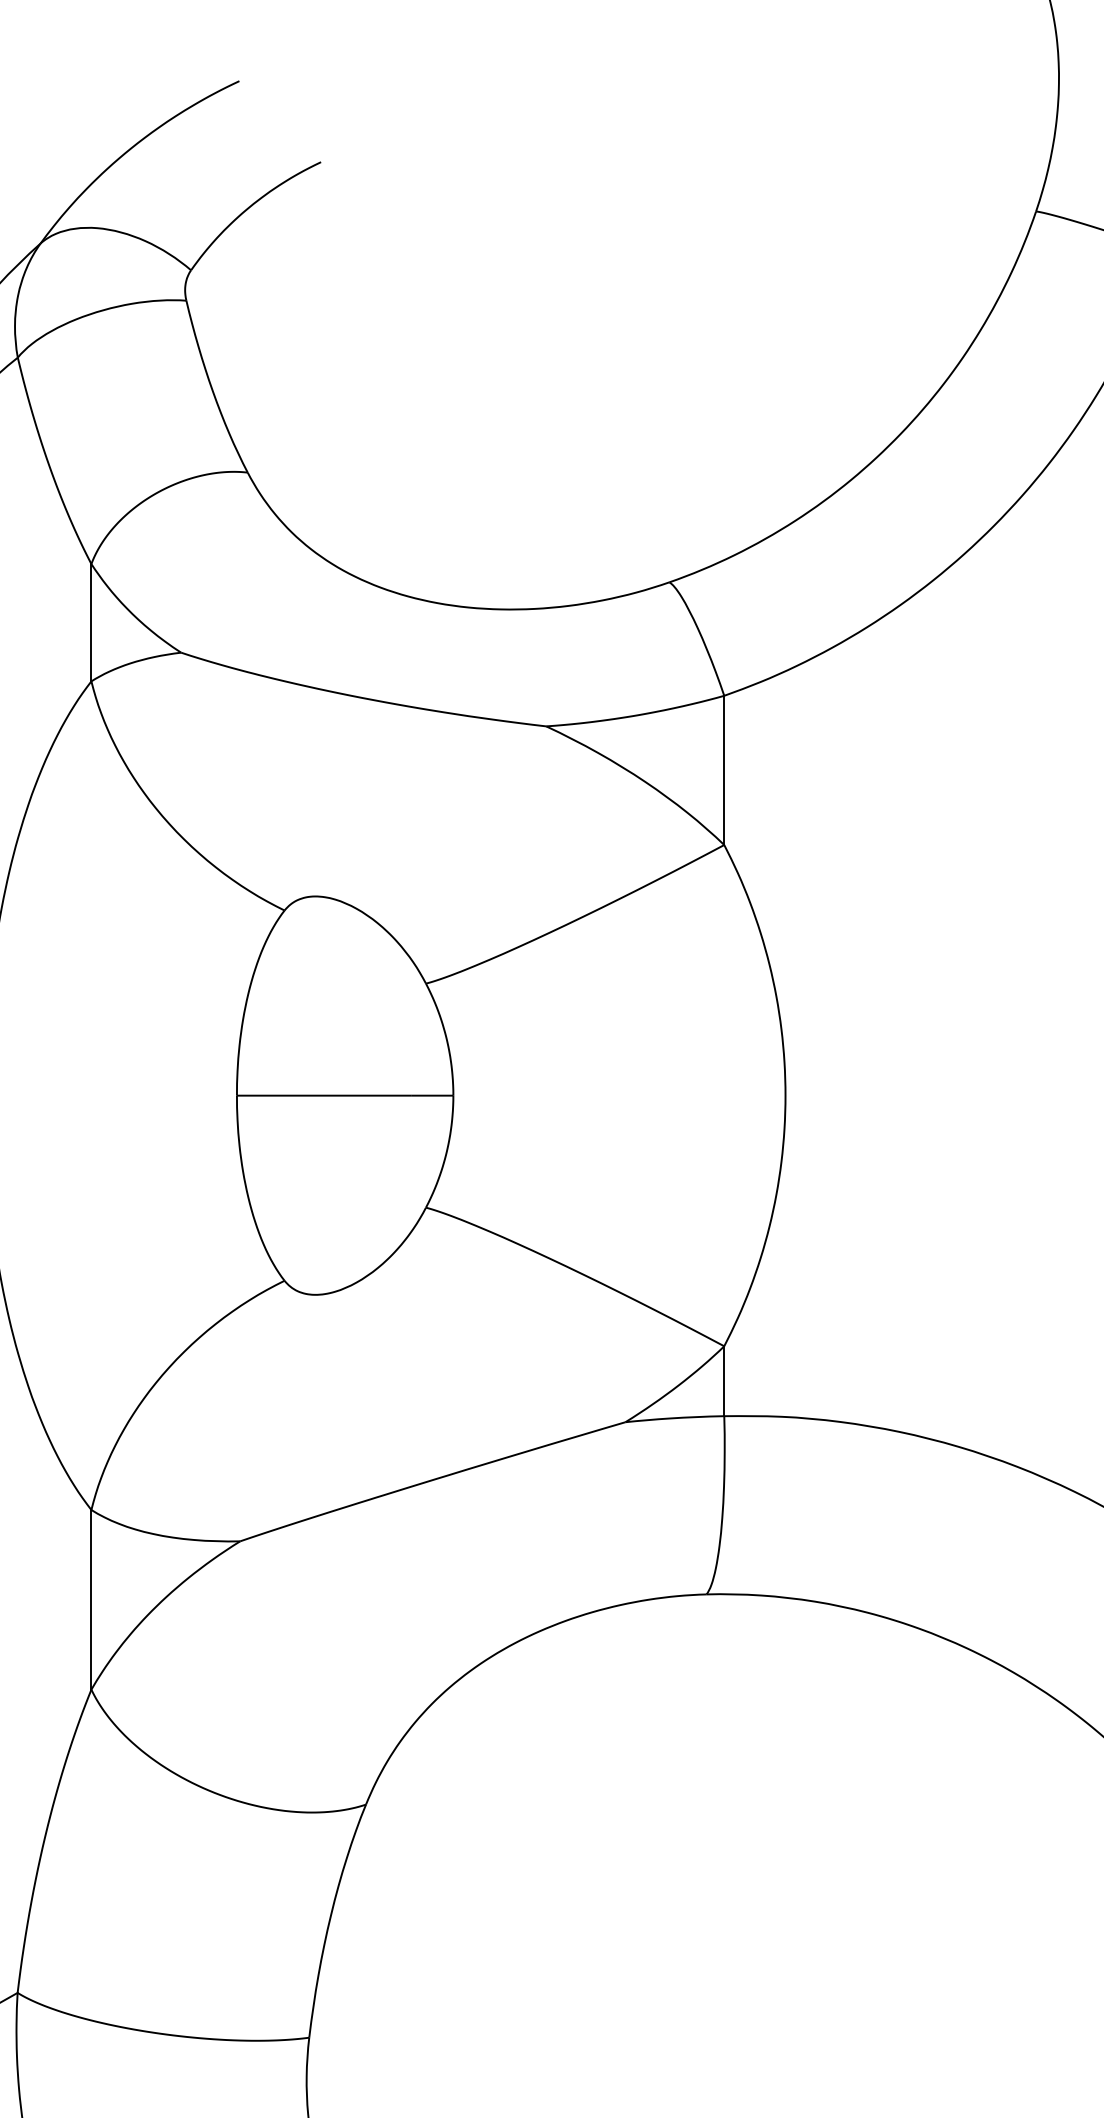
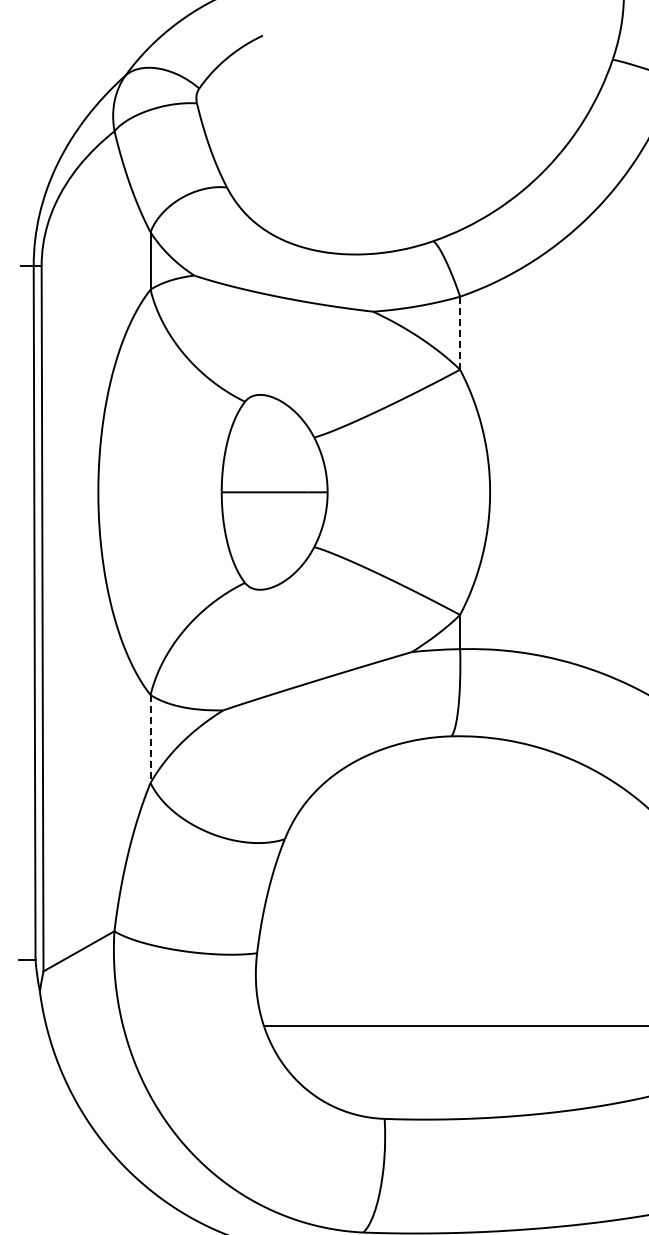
line: (724, 770) -> (460, 333), solid -> dashed
line: (91, 1600) -> (150, 739), solid -> dashed

